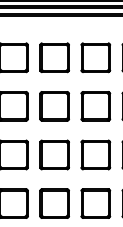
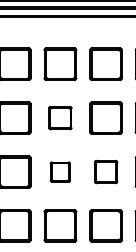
part: (54, 106) -> (60, 118), size x0.7
part: (54, 154) -> (60, 171), size x0.6
part: (95, 154) -> (105, 171), size x0.7

